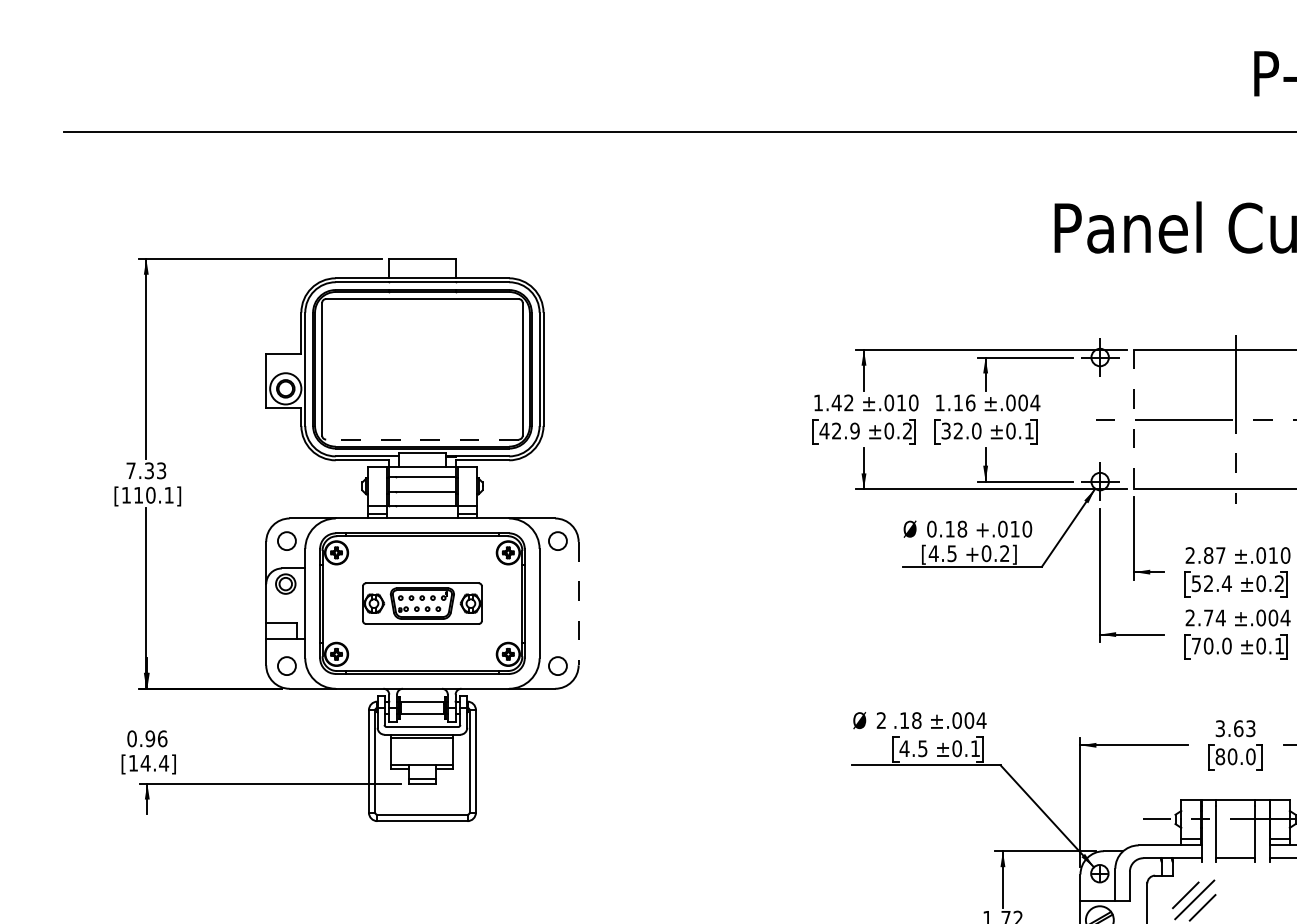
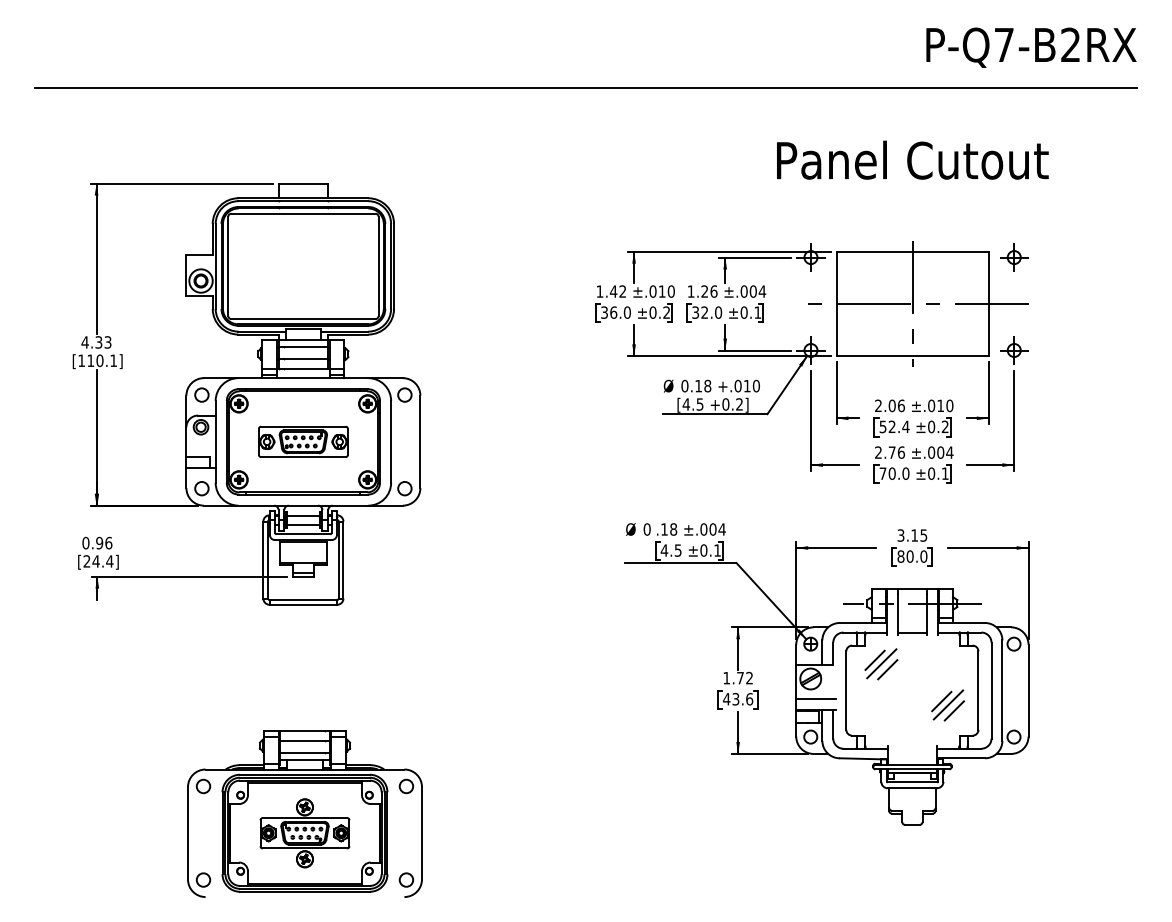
text: (957, 402) -> (704, 291), 1.16 -> 1.26
line: (1134, 420) -> (836, 304), dashed -> solid
text: (839, 430) -> (615, 312), 42.9 -> 36.0
line: (421, 440) -> (302, 319), dashed -> solid
text: (130, 470) -> (84, 342), 7.33 -> 4.33
text: (1214, 555) -> (896, 405), 2.87 -> 2.06
line: (578, 604) -> (420, 442), dashed -> solid
text: (1221, 617) -> (901, 452), 2.74 -> 2.76
text: (880, 720) -> (646, 529), 2 -> 0
text: (1245, 728) -> (919, 535), 3.63 -> 3.15
text: (132, 763) -> (86, 561), [14.4] -> [24.4]

